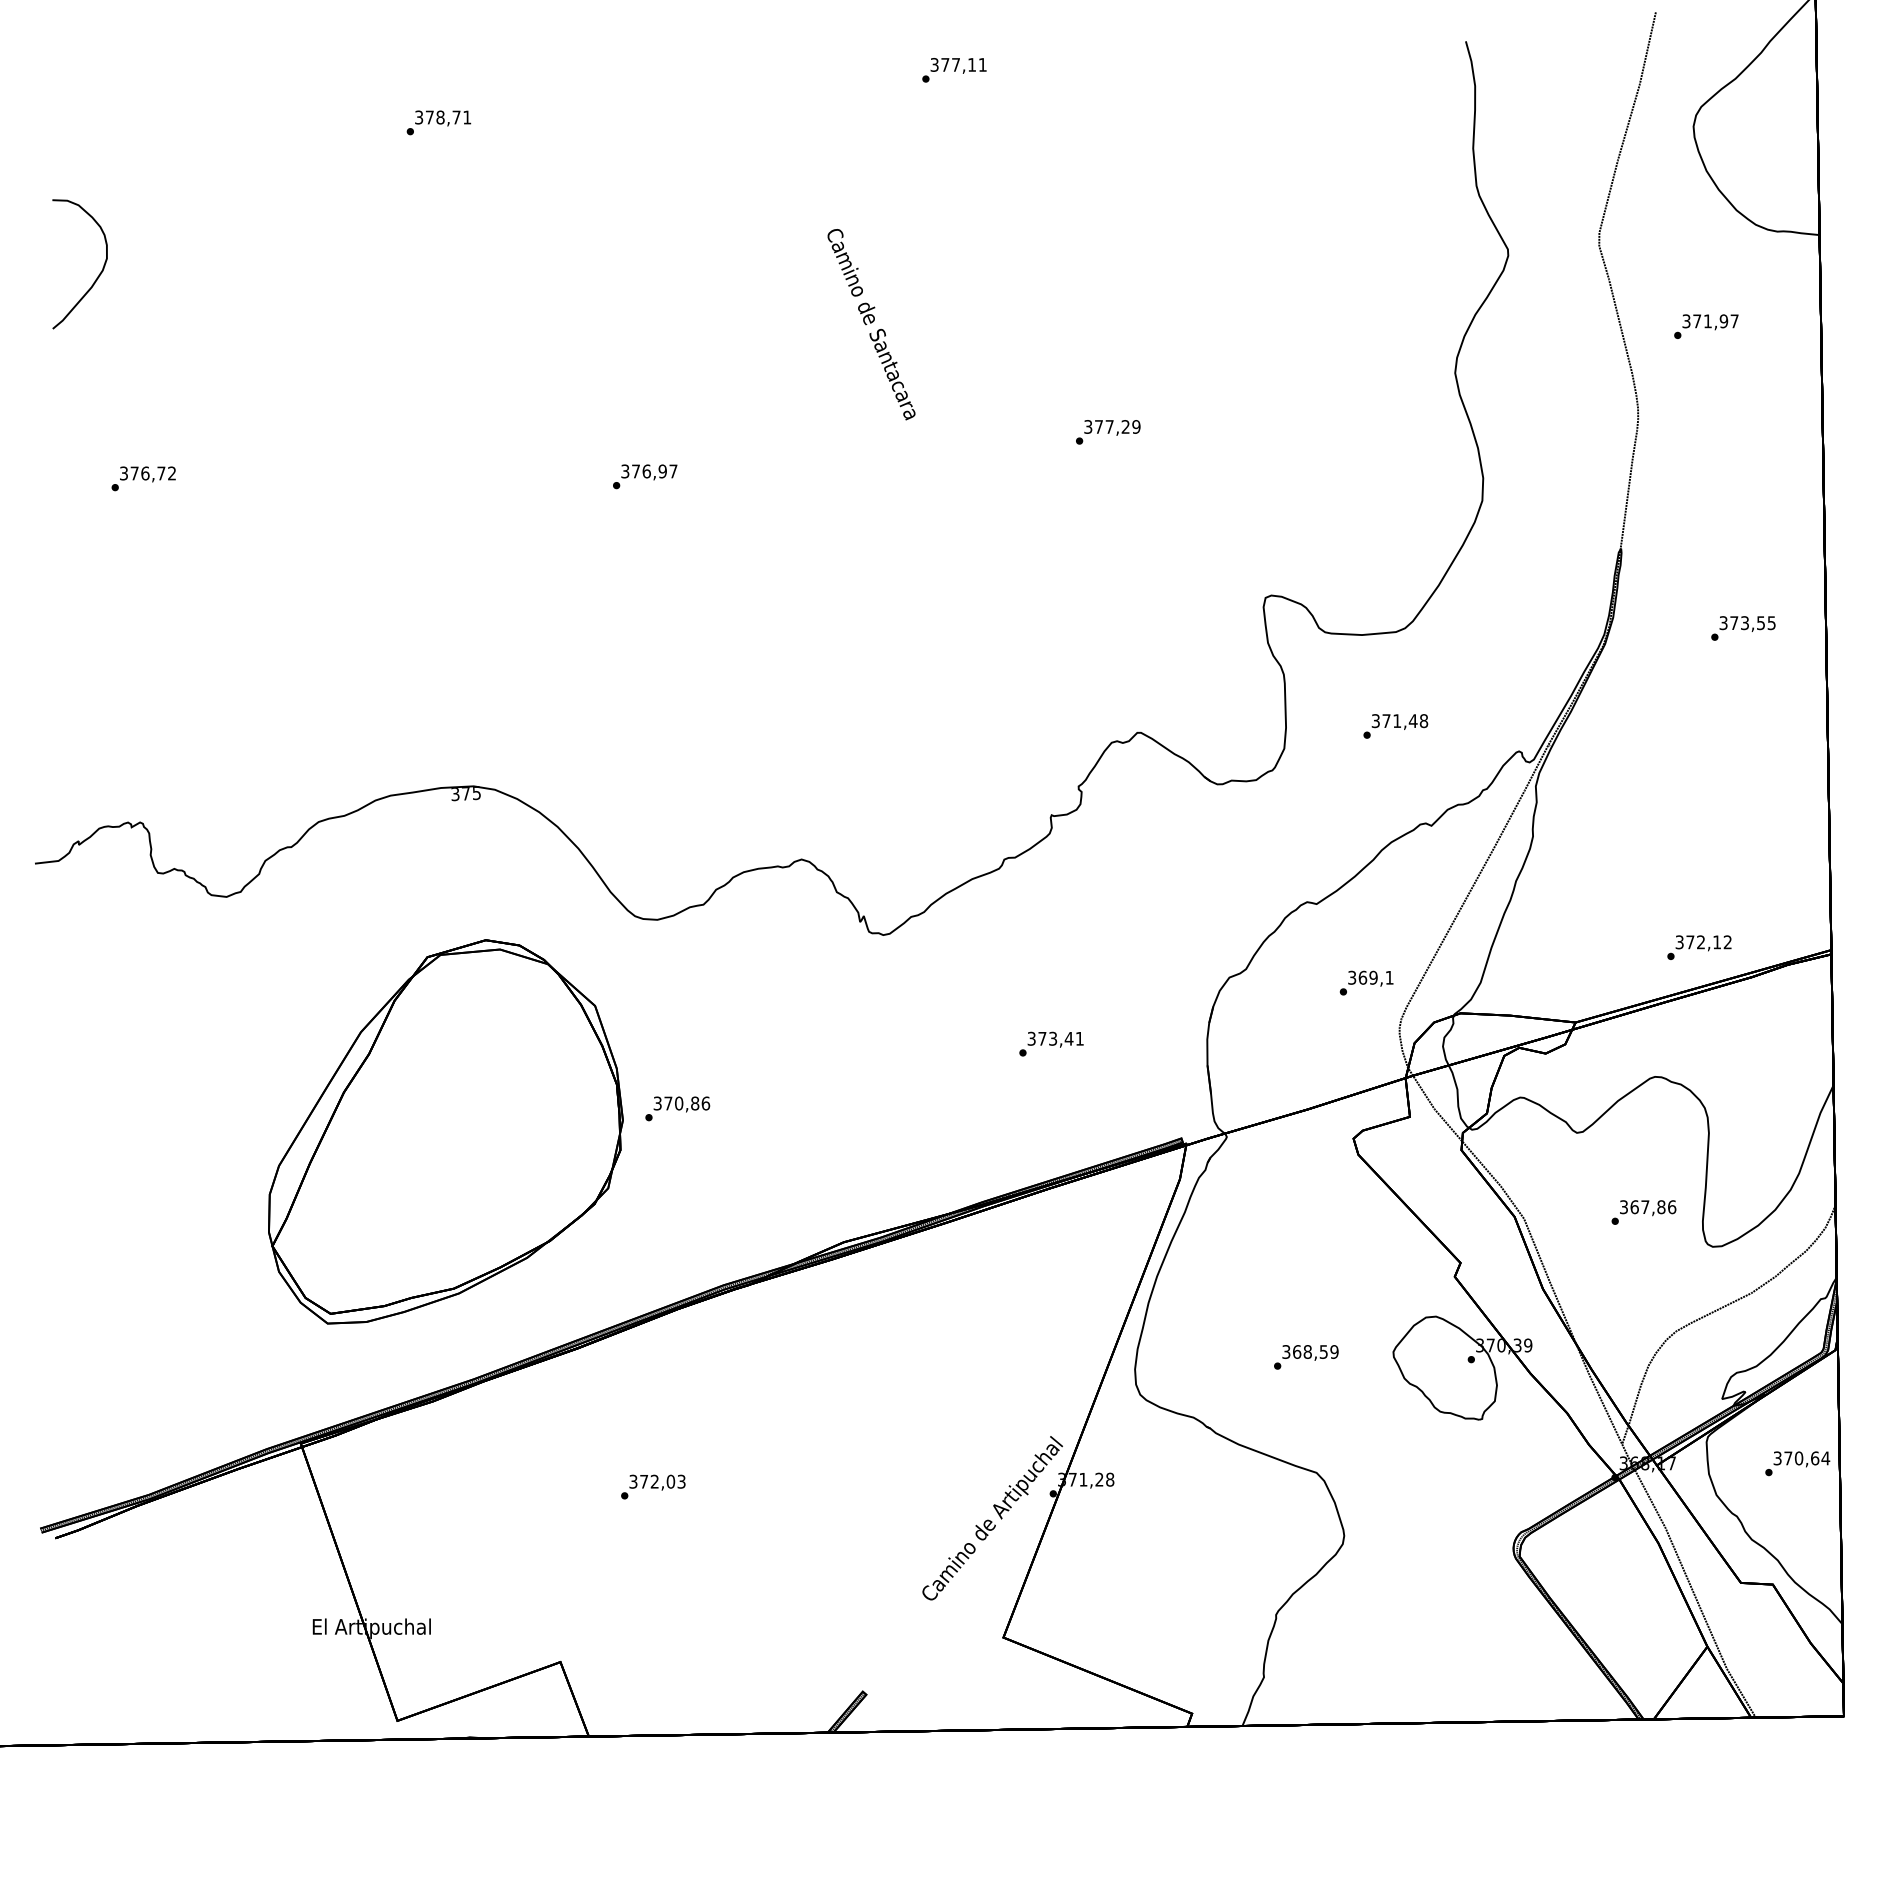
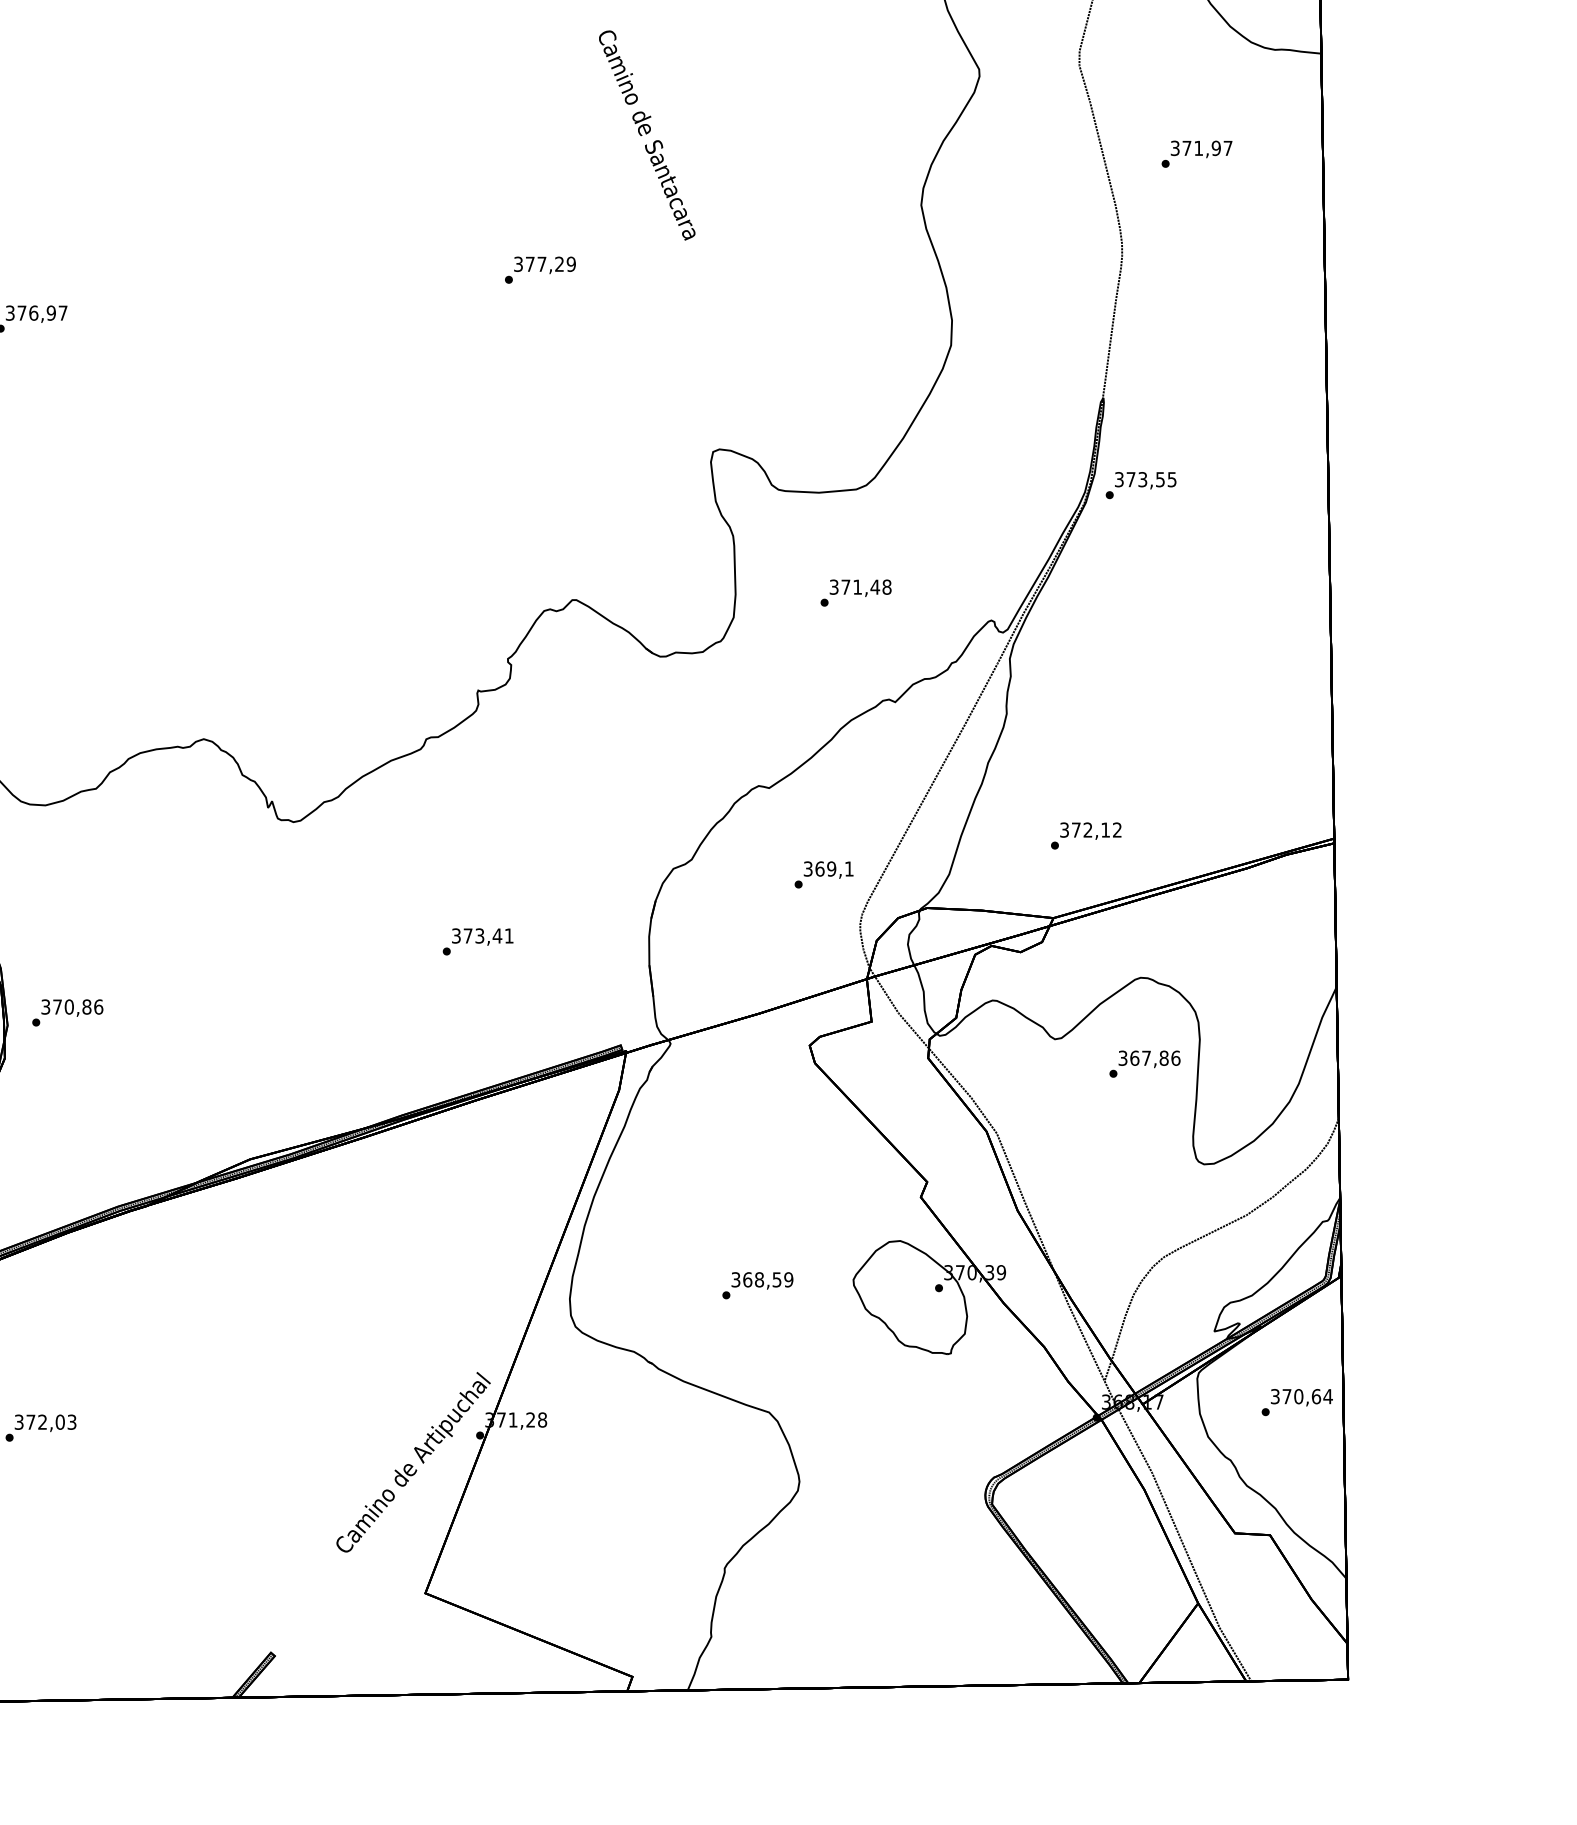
text: (871, 324) -> (647, 135), moved
text: (1743, 628) -> (1141, 485), moved
text: (1699, 947) -> (1086, 835), moved
text: (1643, 1212) -> (1144, 1064), moved

